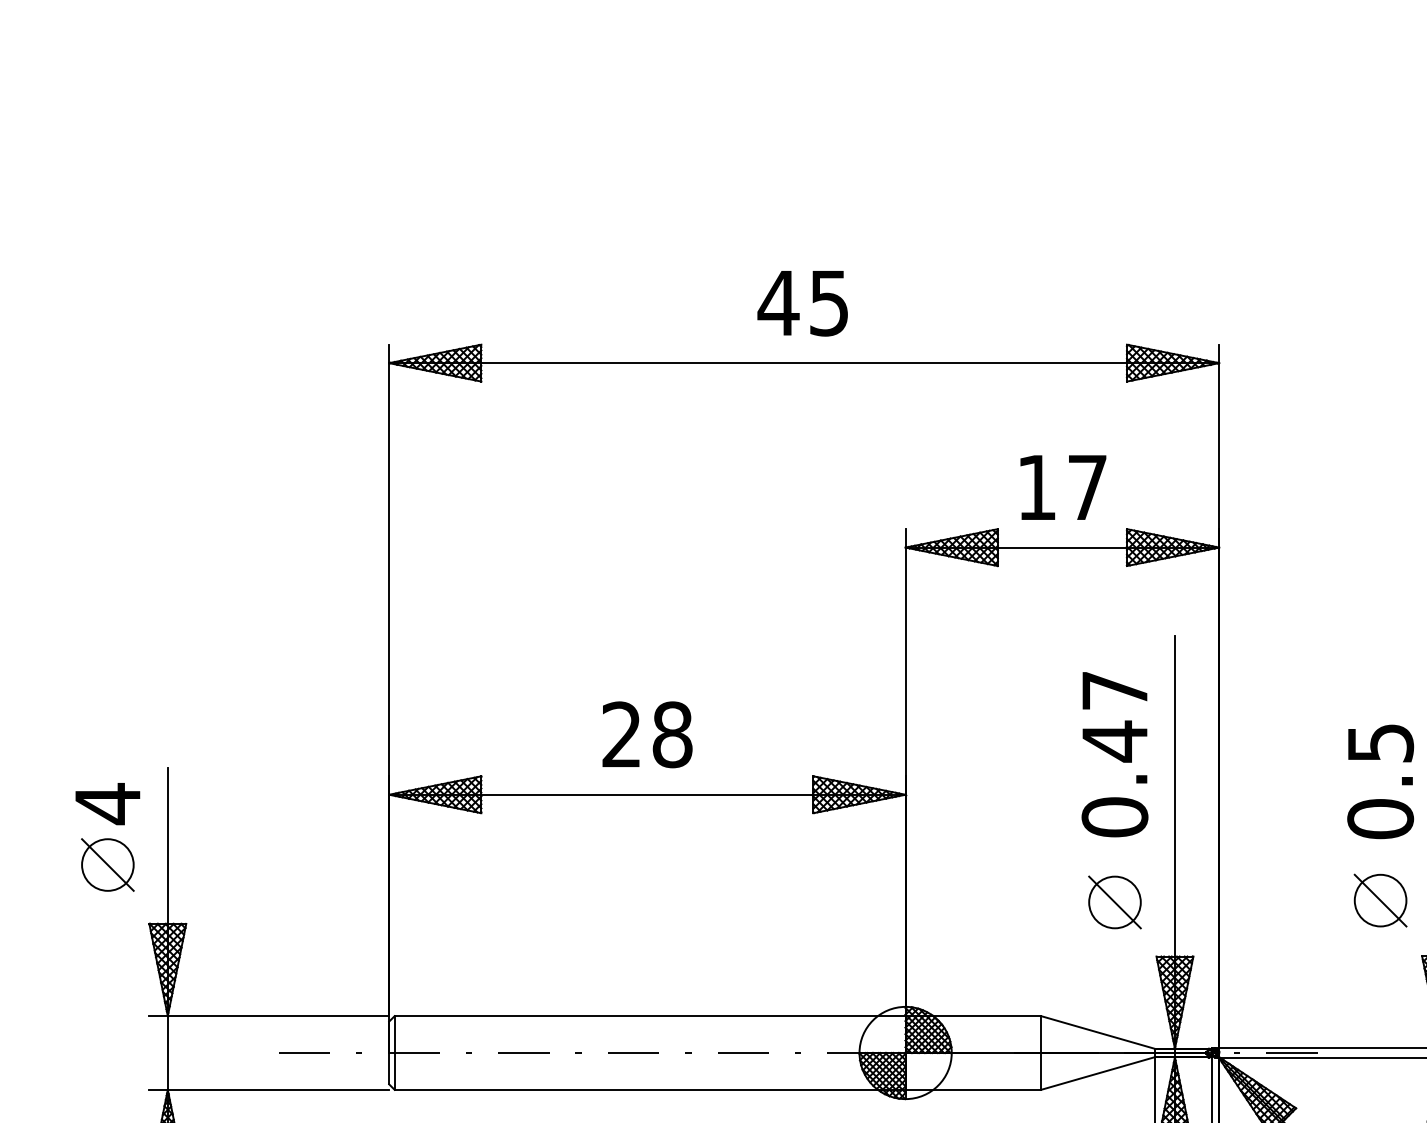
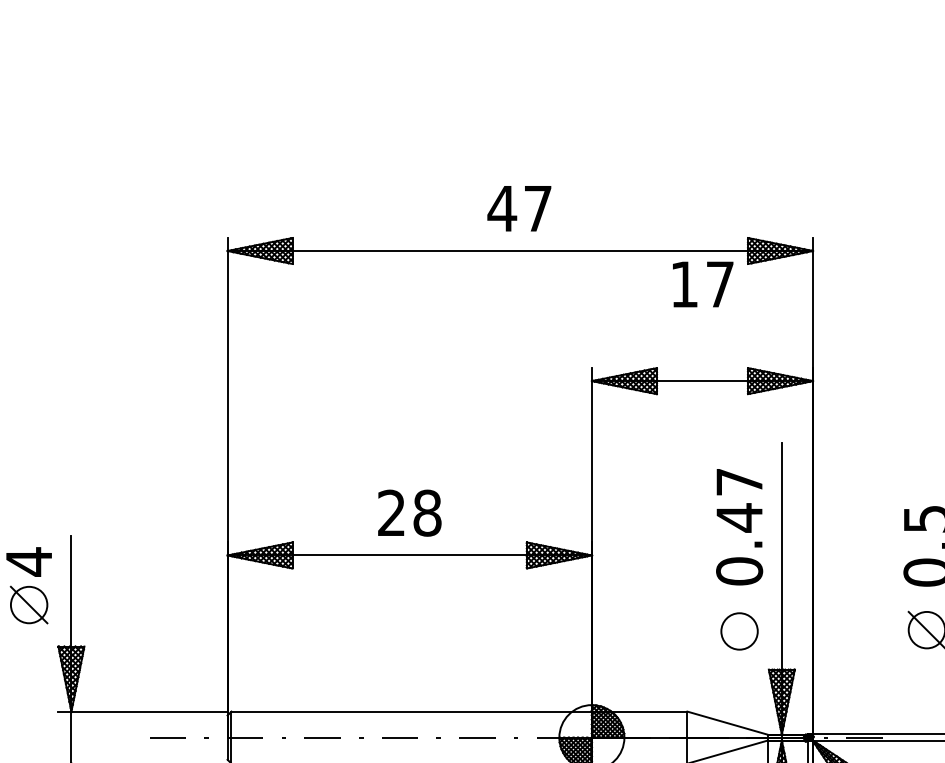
text: (828, 303) -> (537, 208), 45 -> 47
text: (1063, 487) -> (703, 284), moved
line: (1114, 902) -> (739, 631), removed

